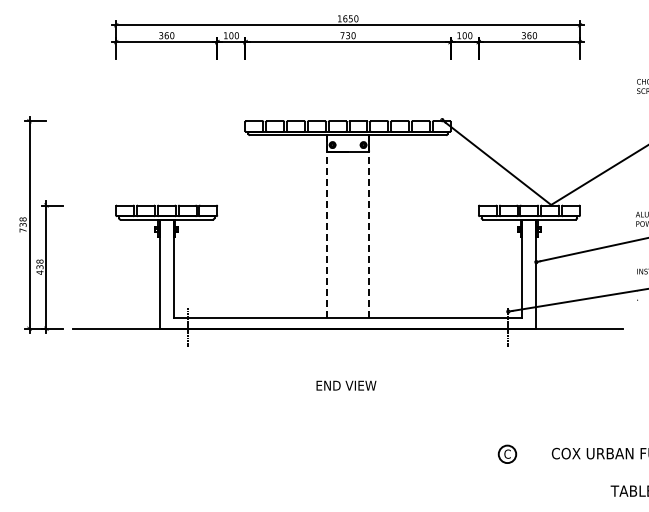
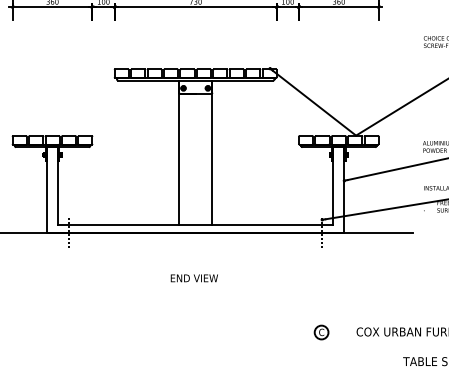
line: (326, 227) -> (178, 153), dashed -> solid
line: (369, 227) -> (212, 153), dashed -> solid

